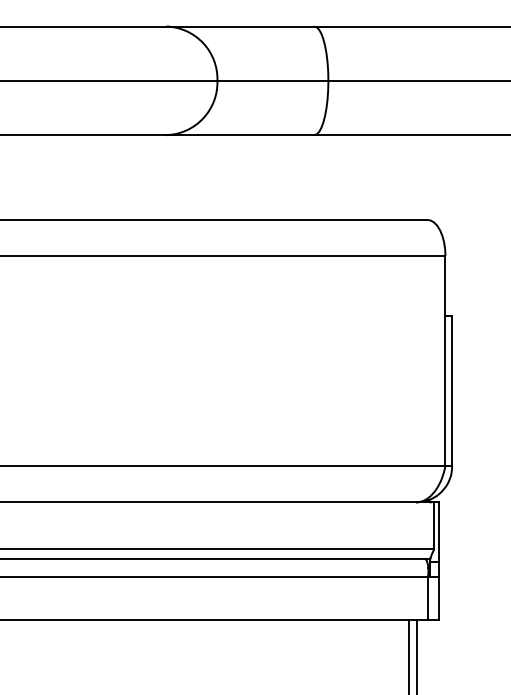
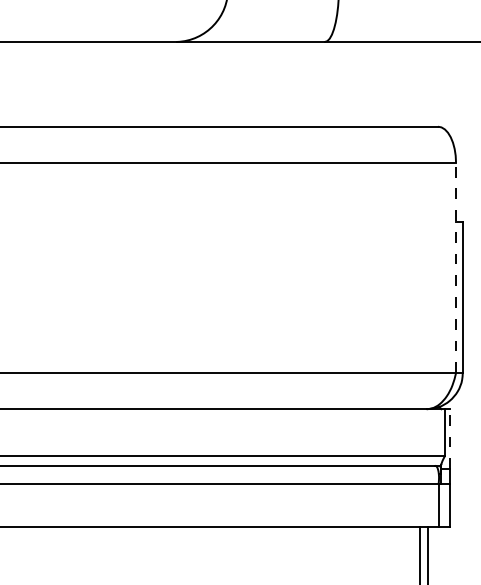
line: (445, 360) -> (456, 267), solid -> dashed
line: (439, 532) -> (450, 439), solid -> dashed

